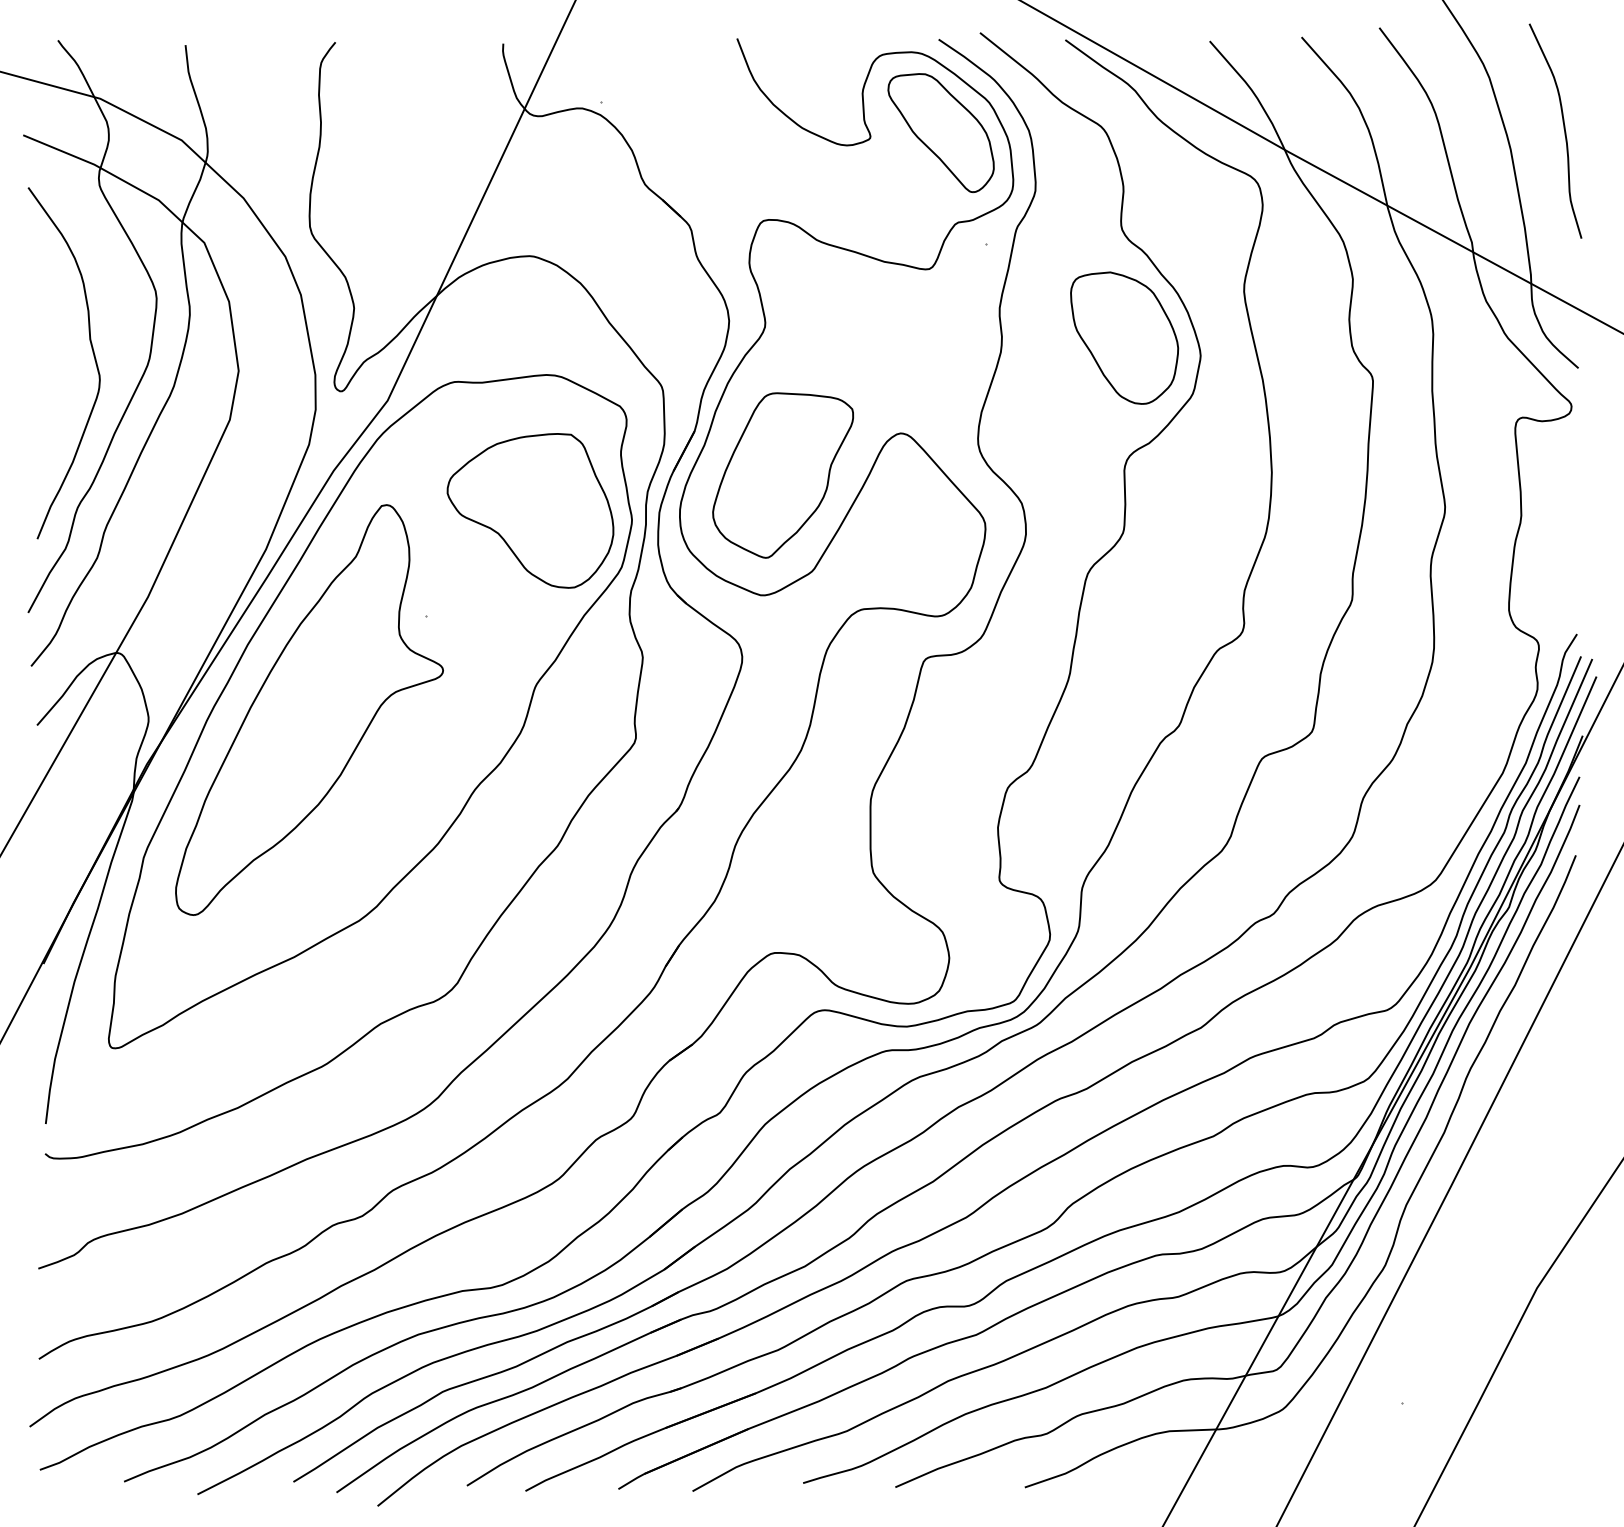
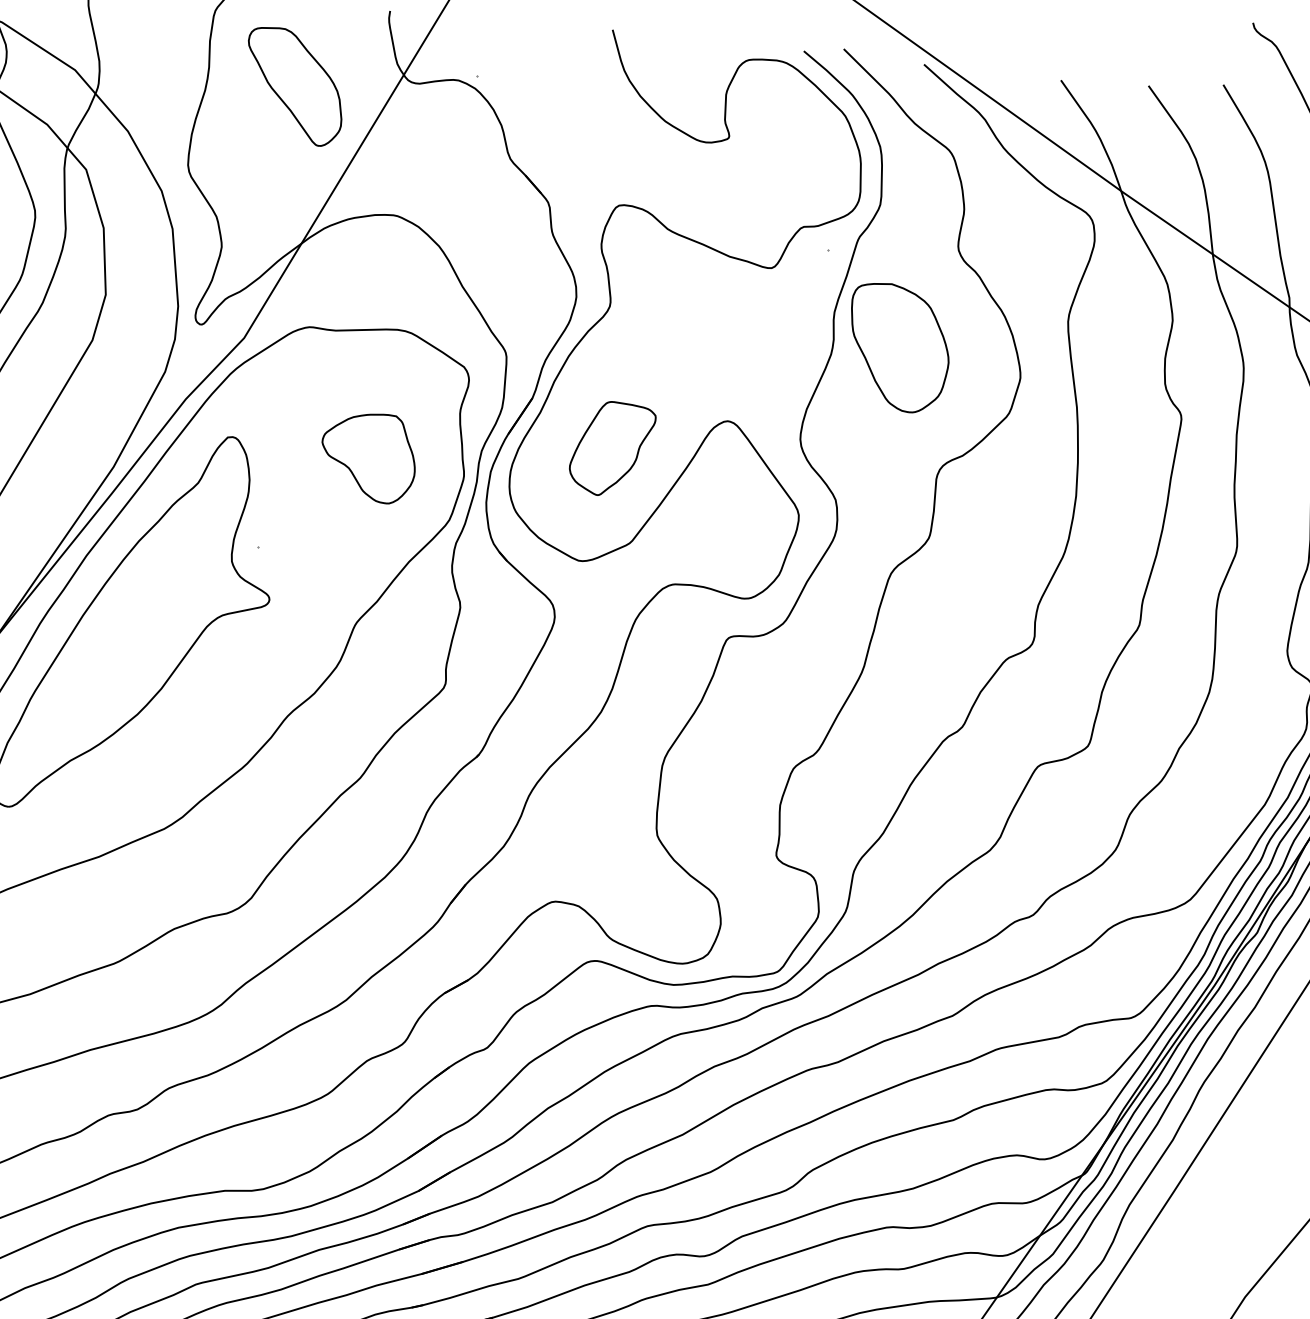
part: (940, 133) -> (293, 86), moved
part: (1124, 337) -> (898, 347), moved
part: (783, 475) -> (612, 449), size x0.6
part: (530, 510) -> (368, 456), size x0.6

